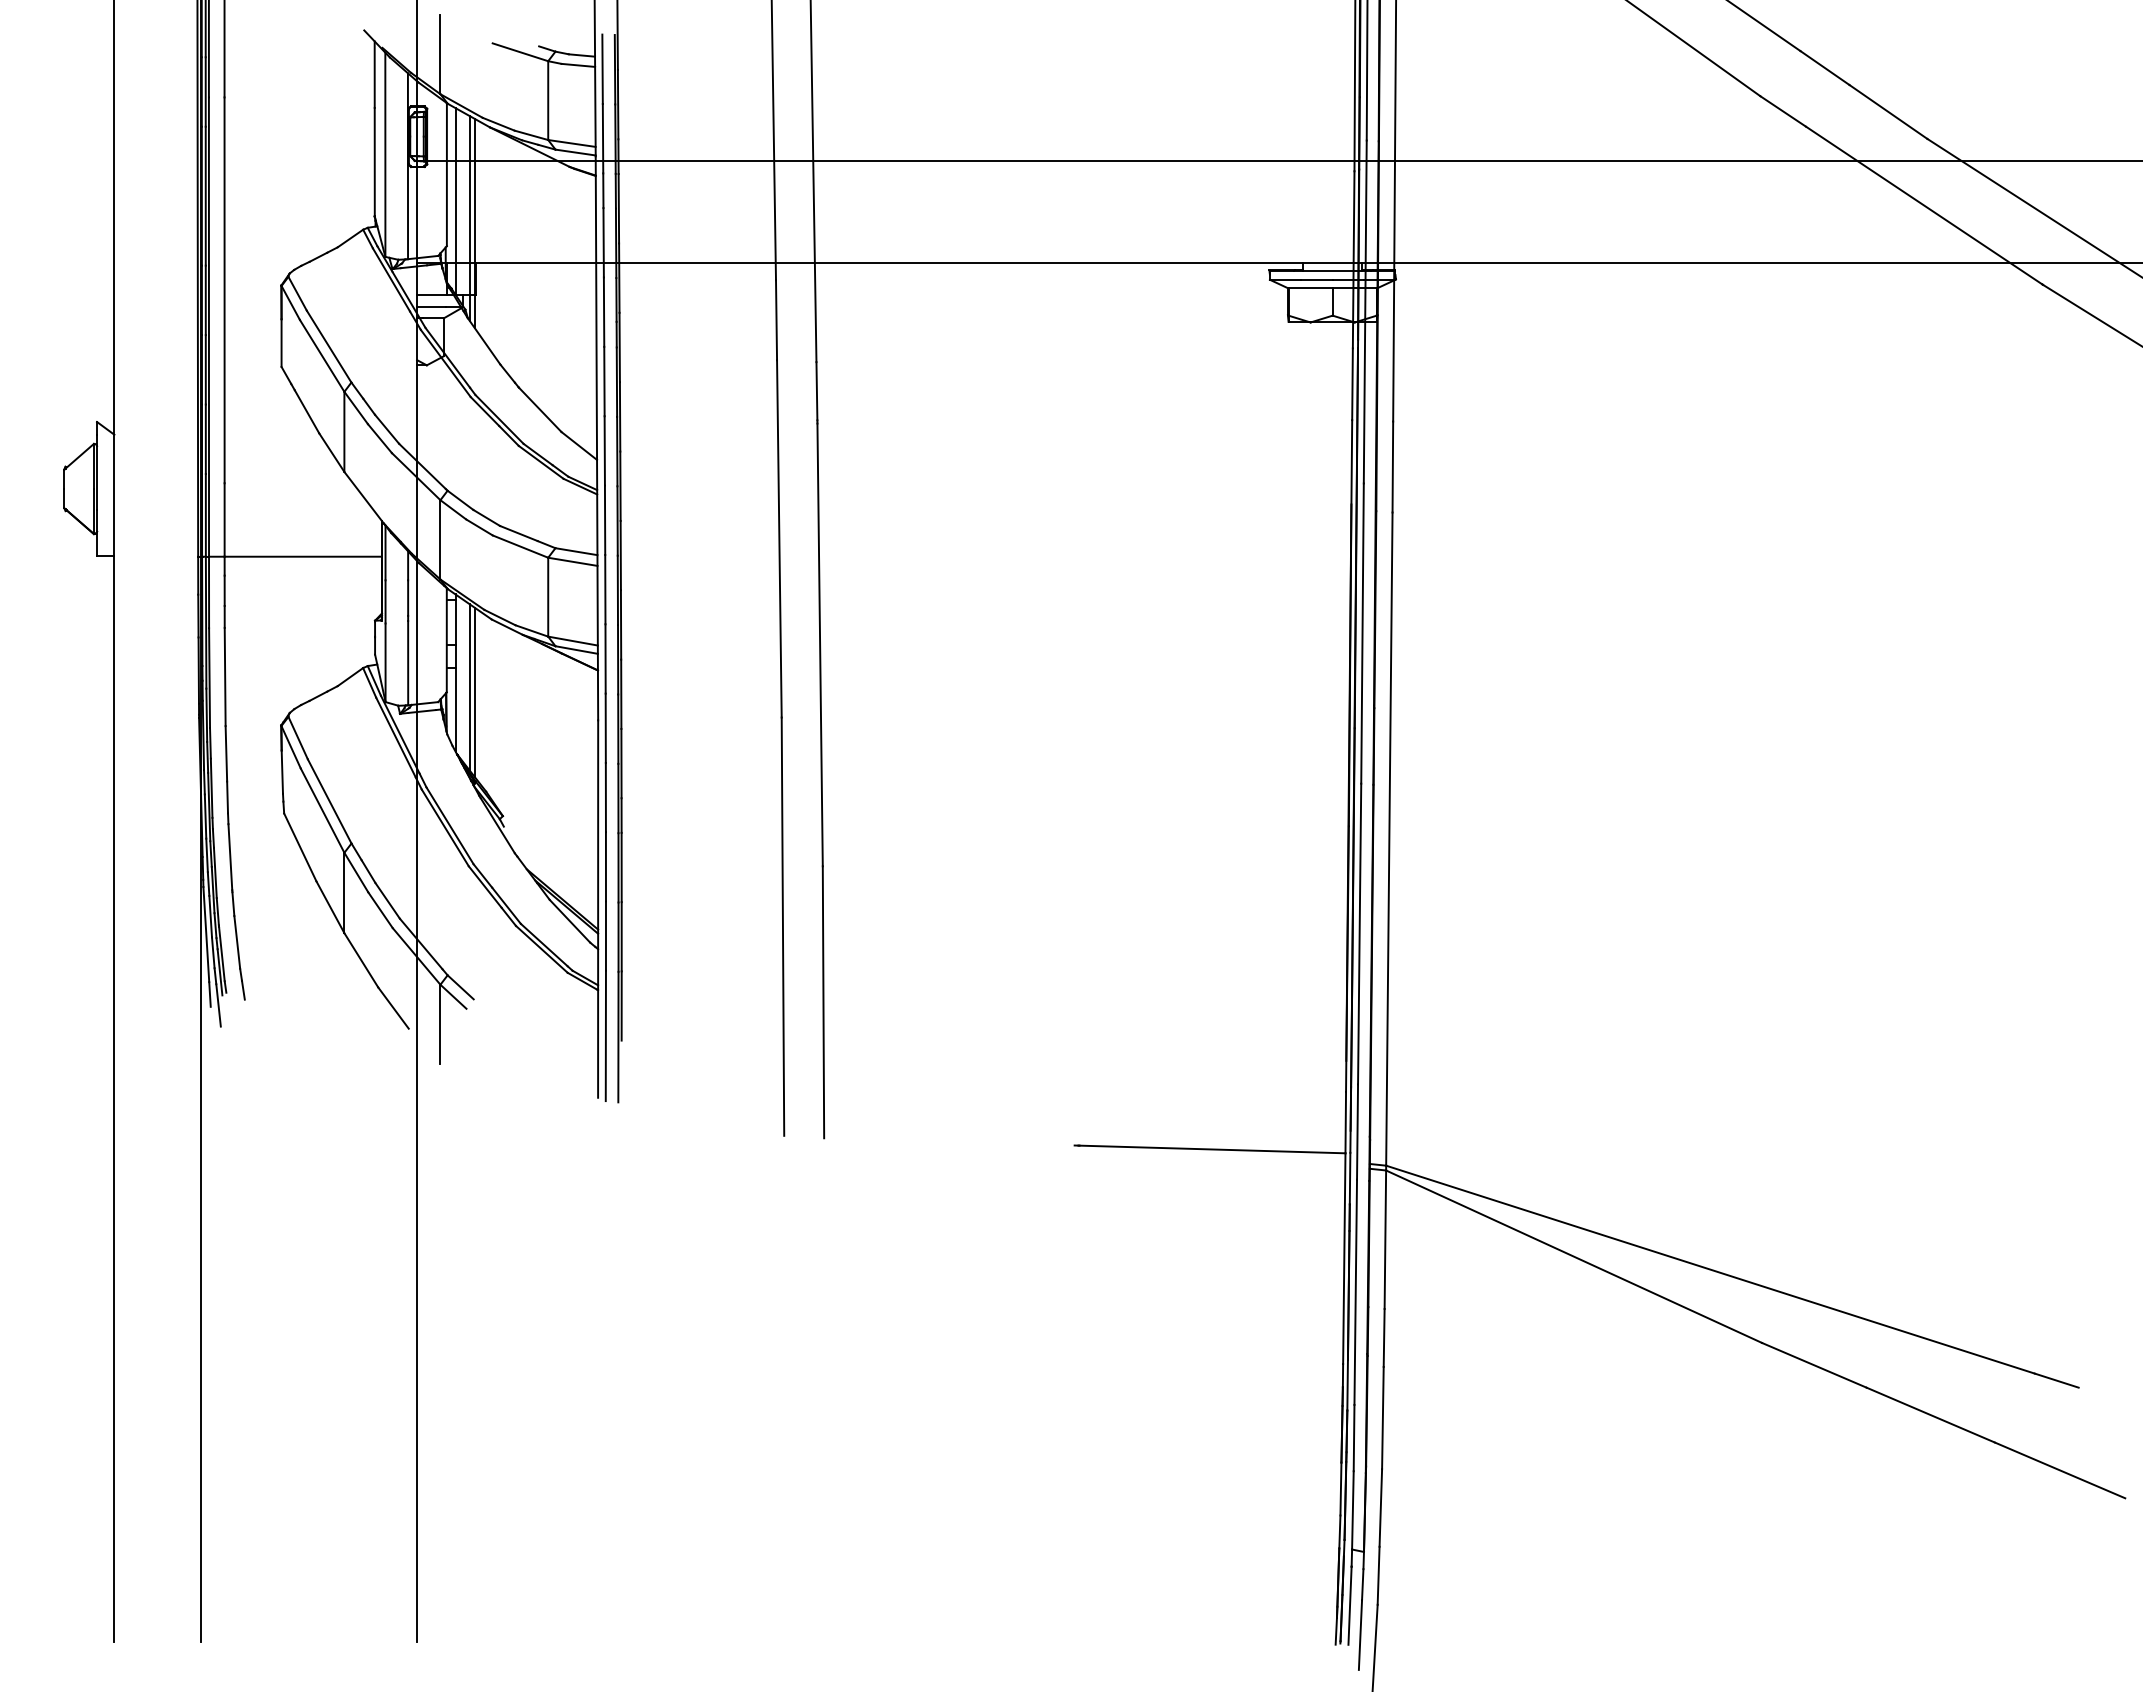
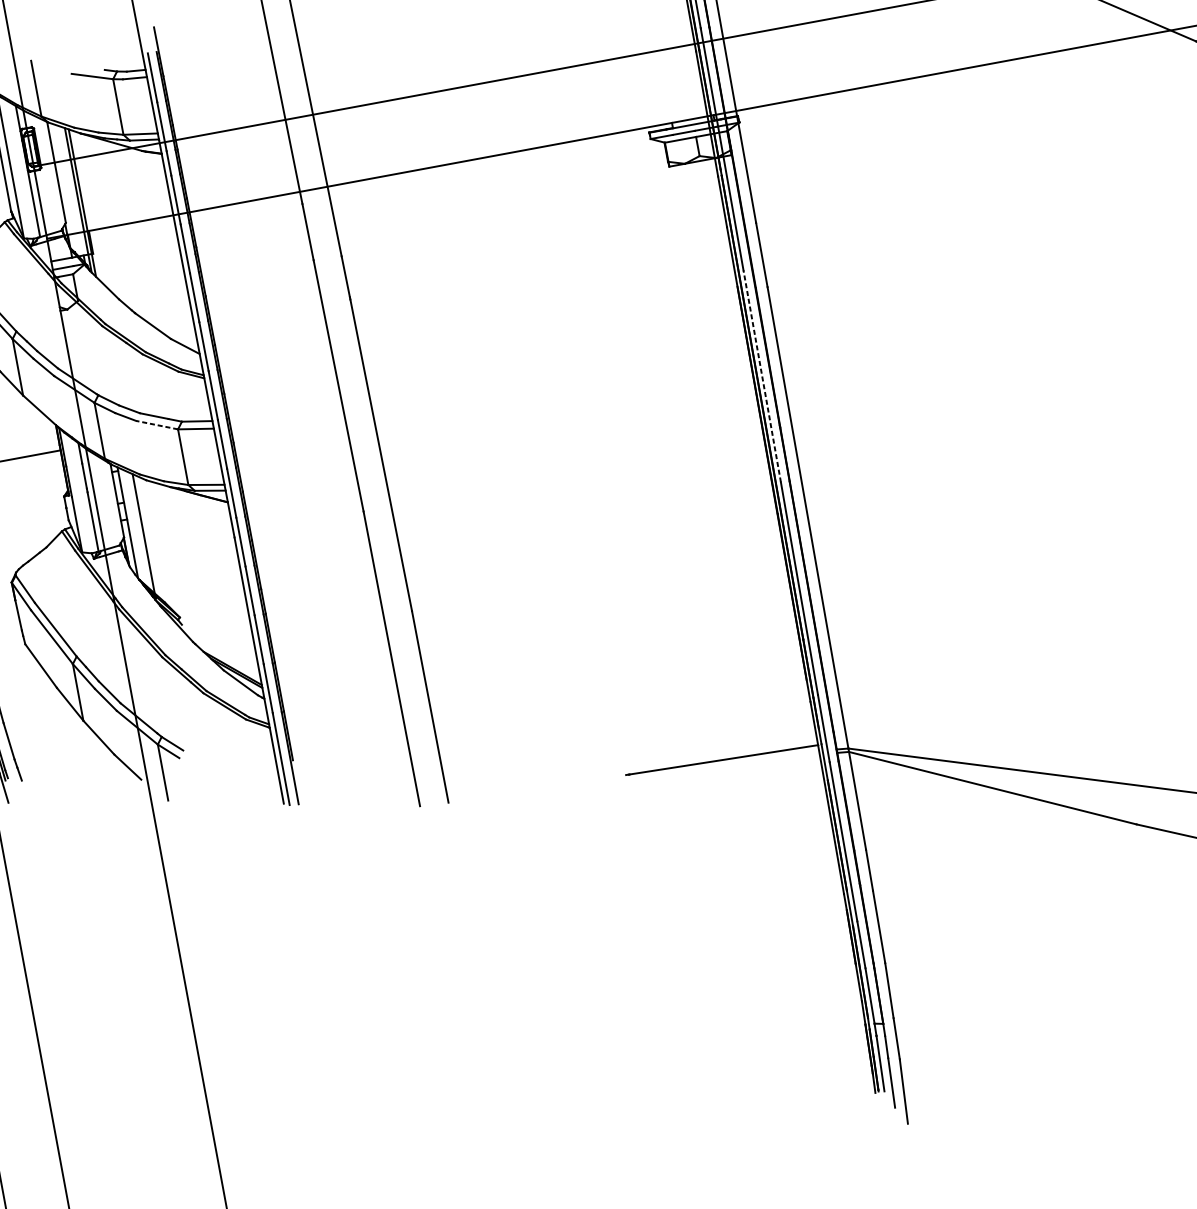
line: (455, 201) -> (66, 190), removed
line: (520, 546) -> (157, 425), solid -> dashed
line: (1362, 633) -> (762, 376), solid -> dashed
line: (469, 687) -> (139, 531), removed

